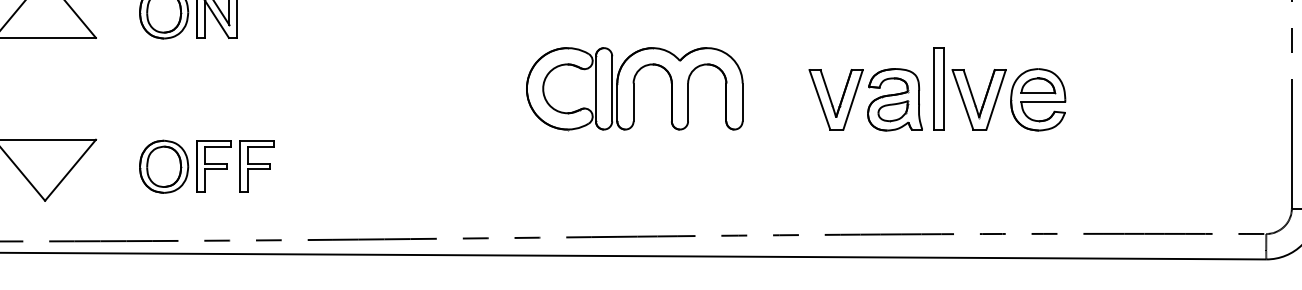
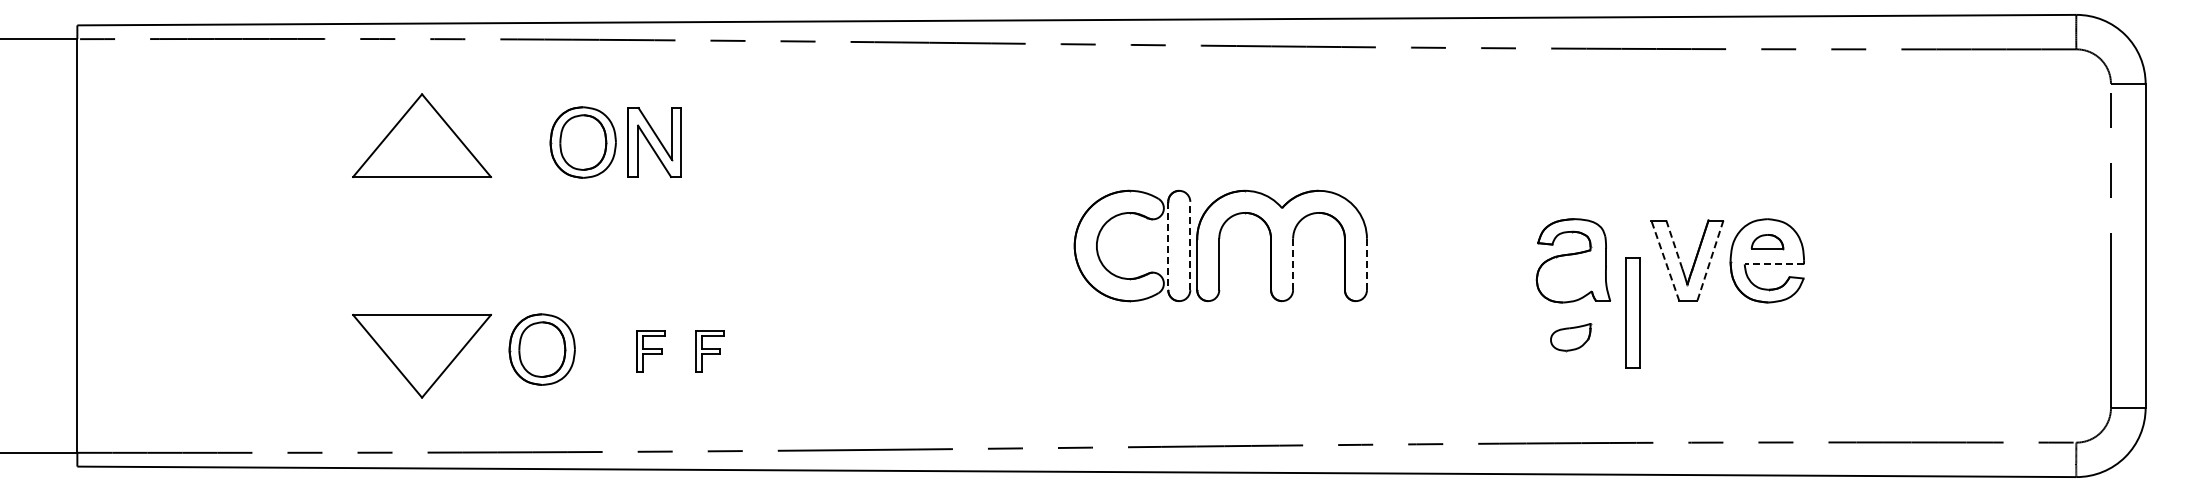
part: (1038, 85) -> (1767, 241), size x0.7
line: (612, 88) -> (1190, 245), solid -> dashed
part: (938, 88) -> (1632, 312), moved
line: (969, 88) -> (1674, 245), solid -> dashed
line: (596, 89) -> (1168, 246), solid -> dashed
line: (963, 99) -> (1665, 260), solid -> dashed
part: (831, 100) -> (1487, 261), removed
line: (996, 100) -> (1710, 261), solid -> dashed
line: (688, 102) -> (1293, 264), solid -> dashed
line: (742, 102) -> (1366, 264), solid -> dashed
line: (1043, 102) -> (1774, 264), solid -> dashed
part: (893, 111) -> (1571, 337), moved
part: (163, 166) -> (541, 349), moved
part: (213, 166) -> (650, 351), size x0.6
part: (257, 166) -> (709, 351), size x0.6

